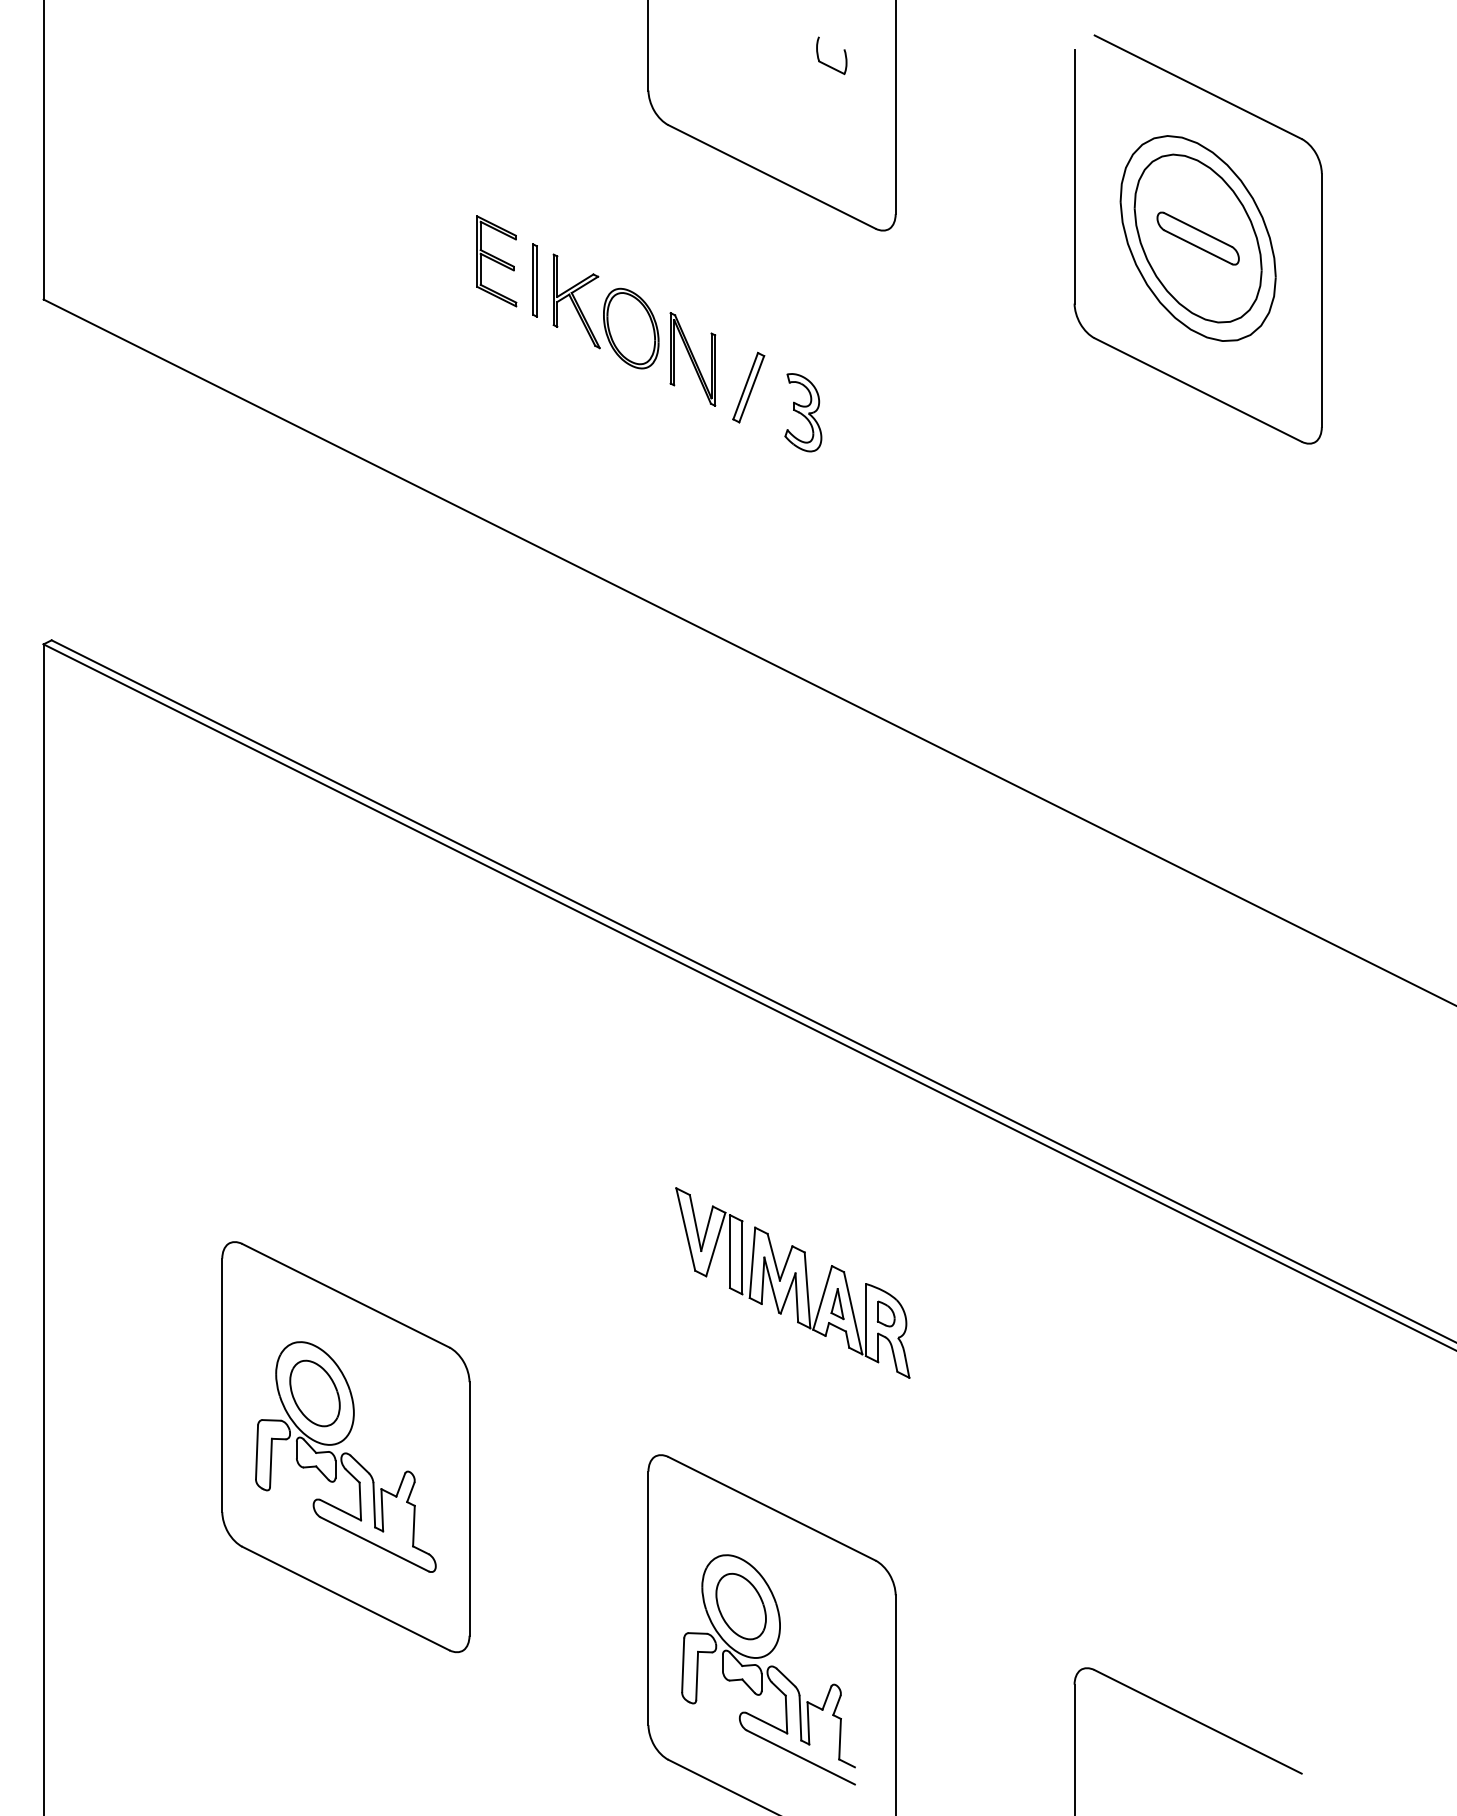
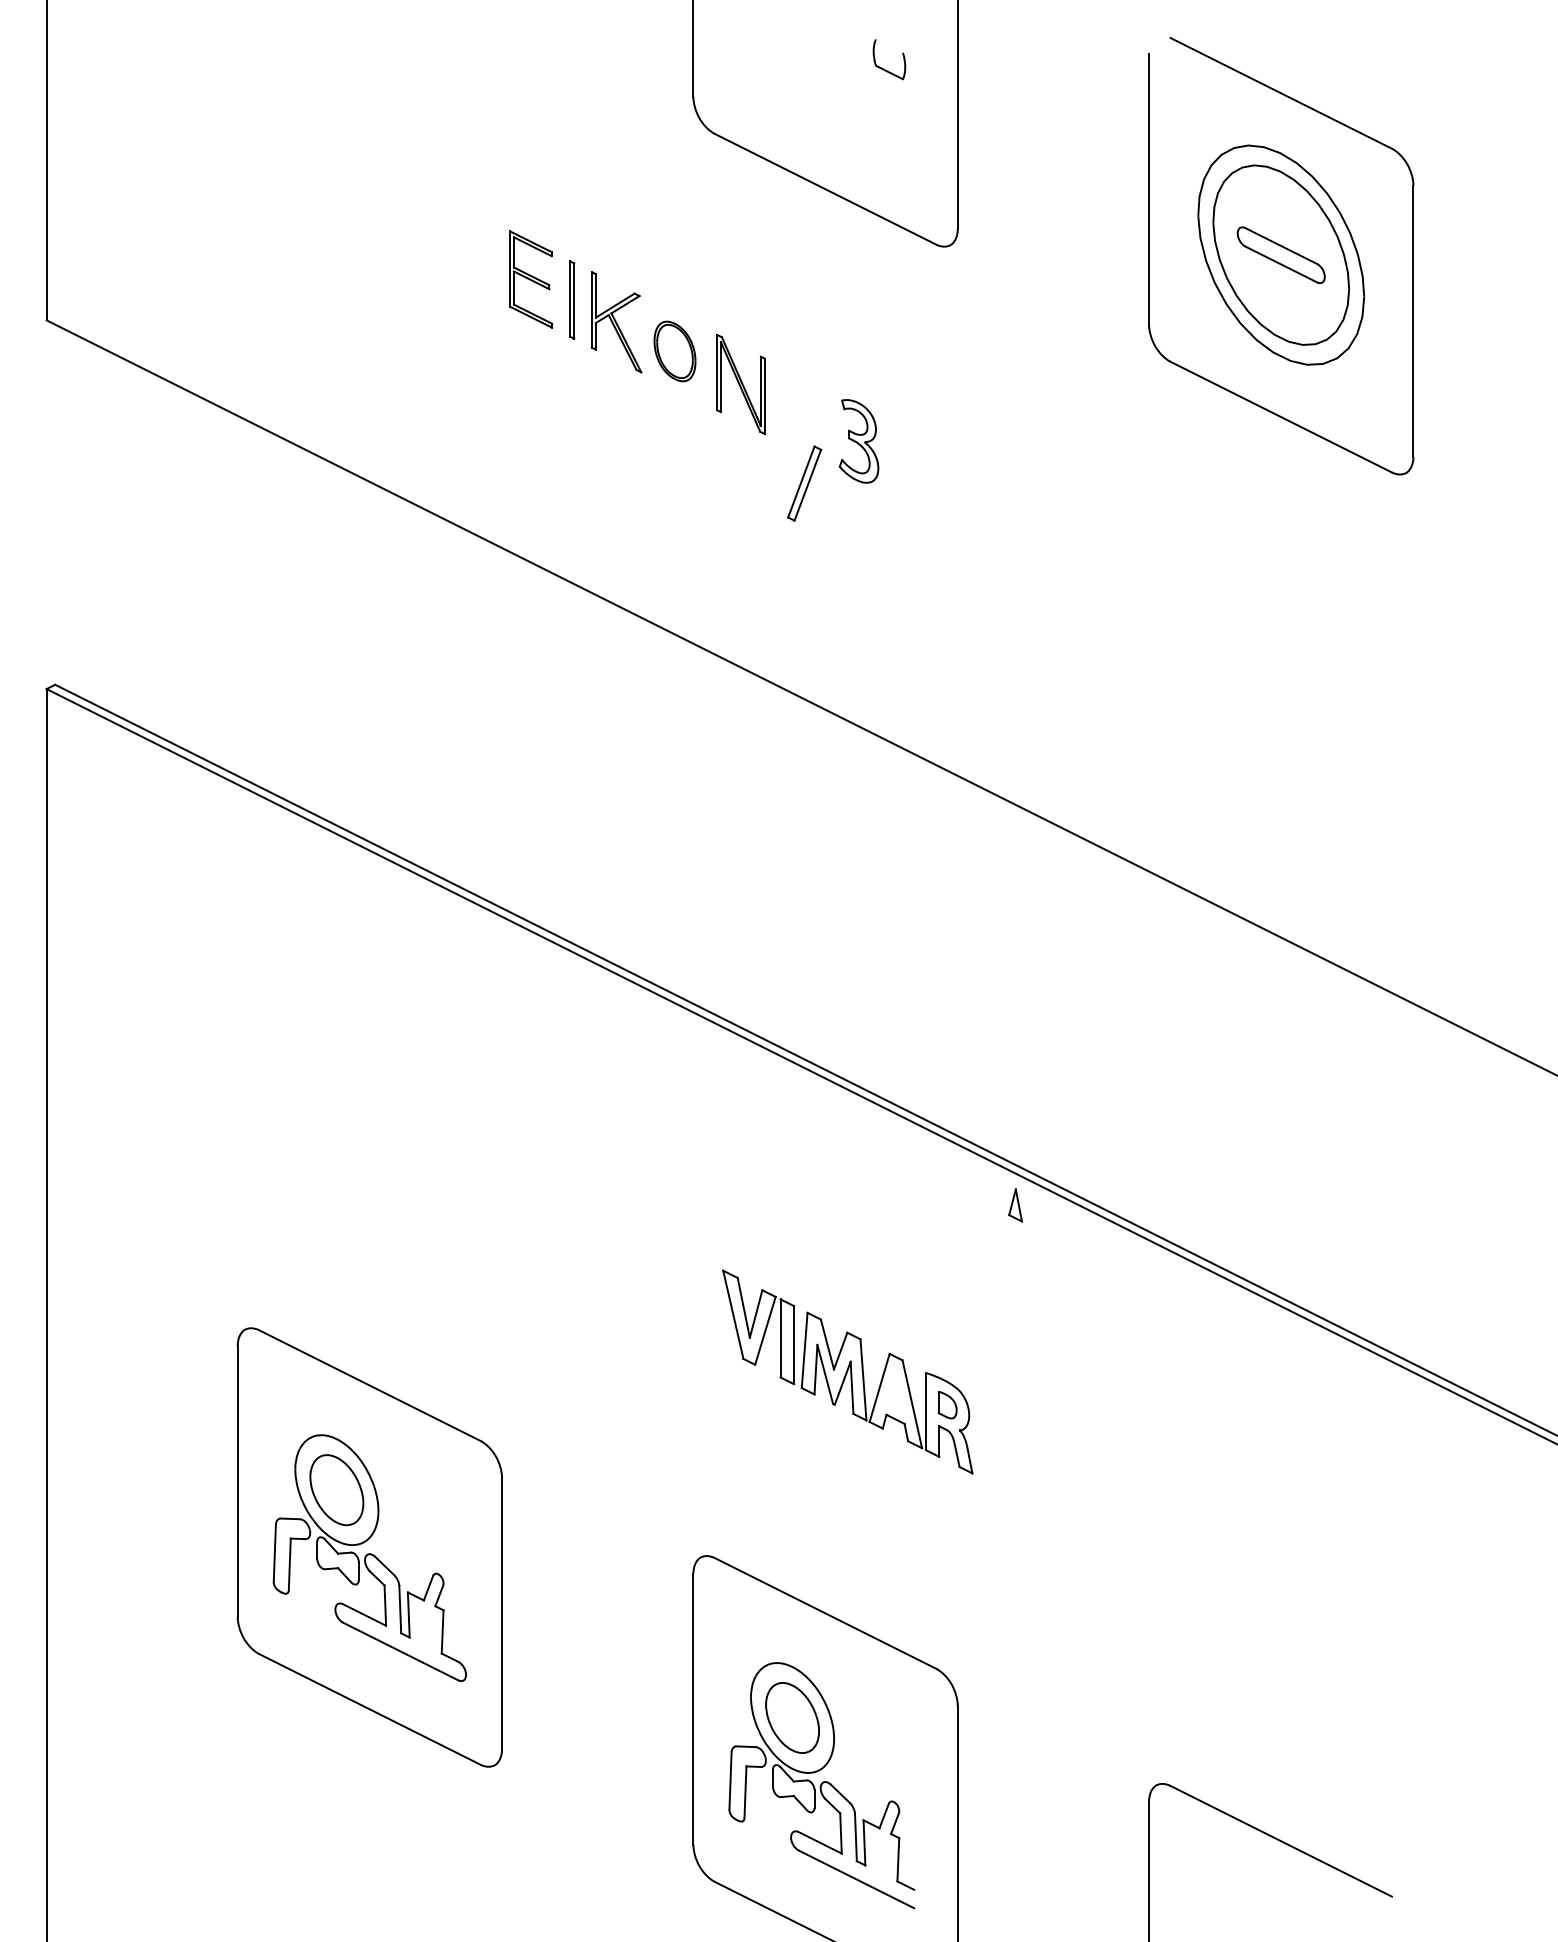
part: (630, 328) -> (674, 351), size x0.7
part: (748, 387) -> (804, 483), moved
part: (837, 1304) -> (1015, 1205), moved

